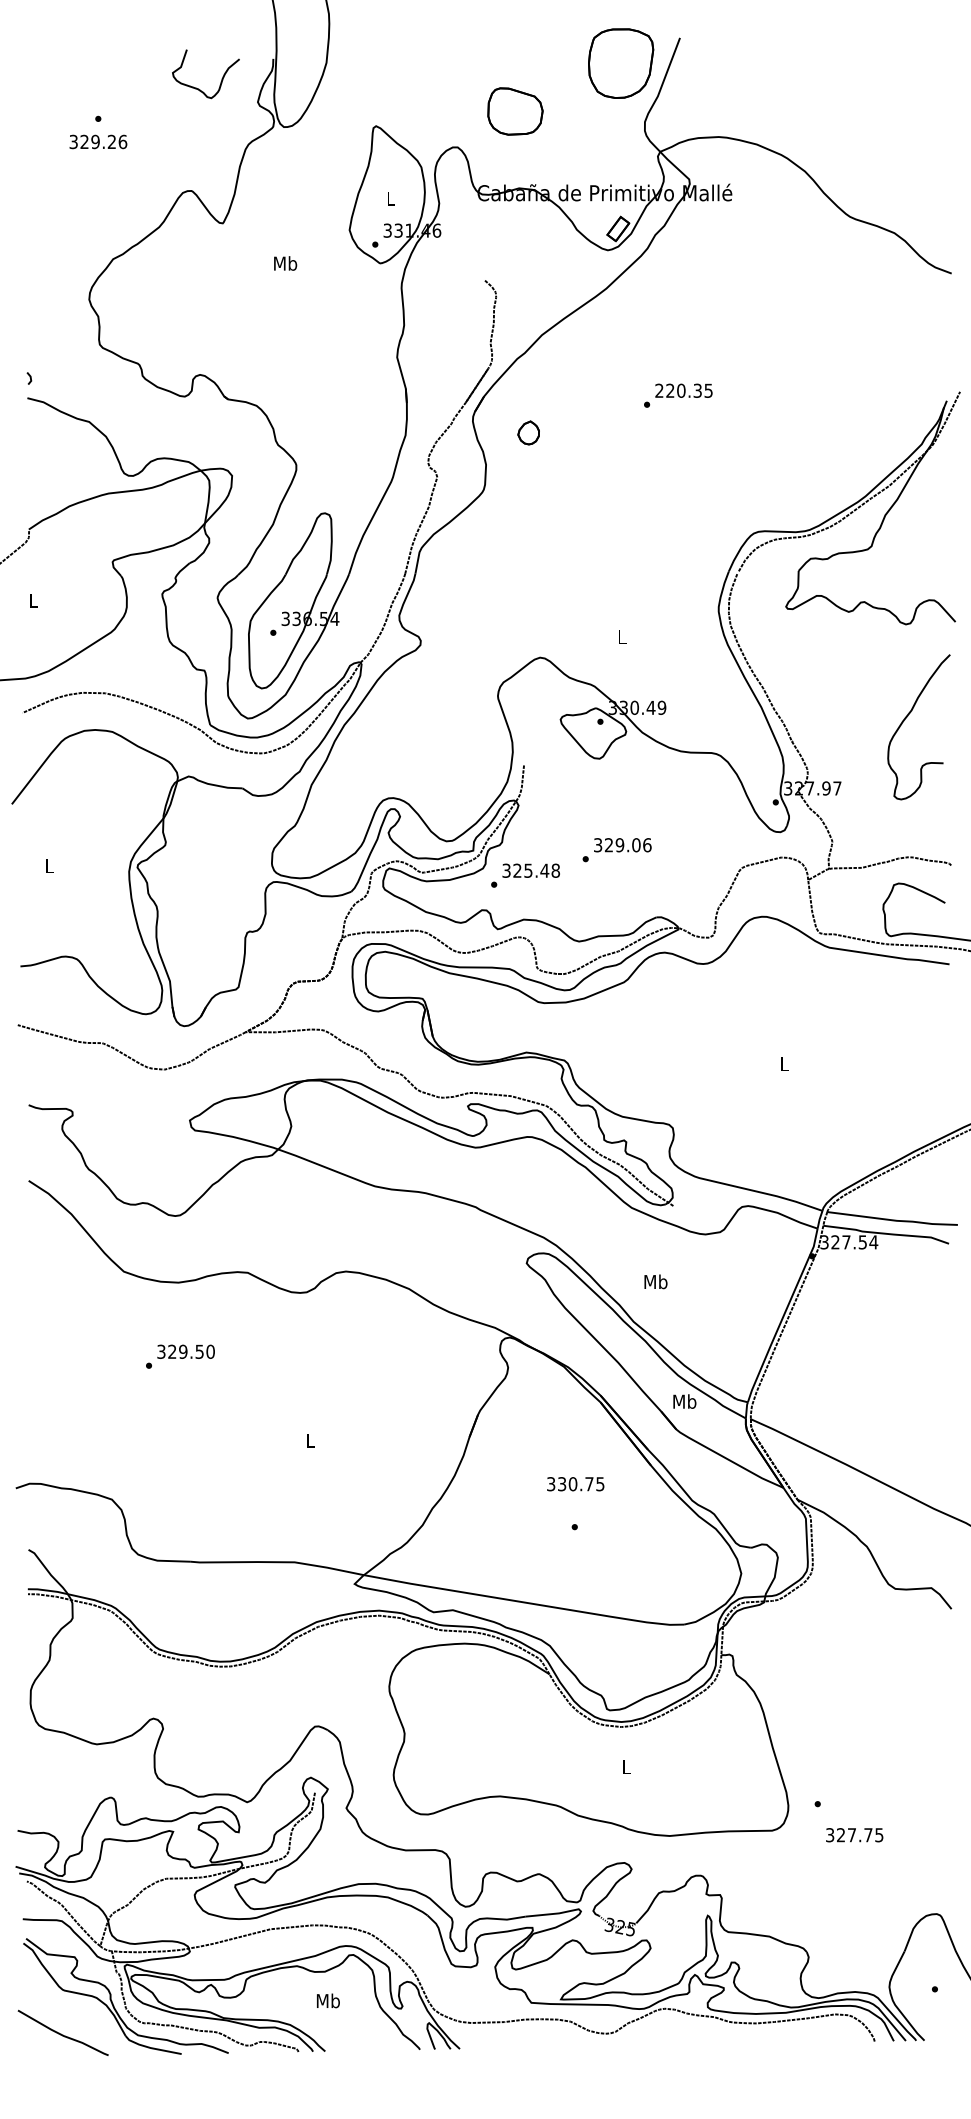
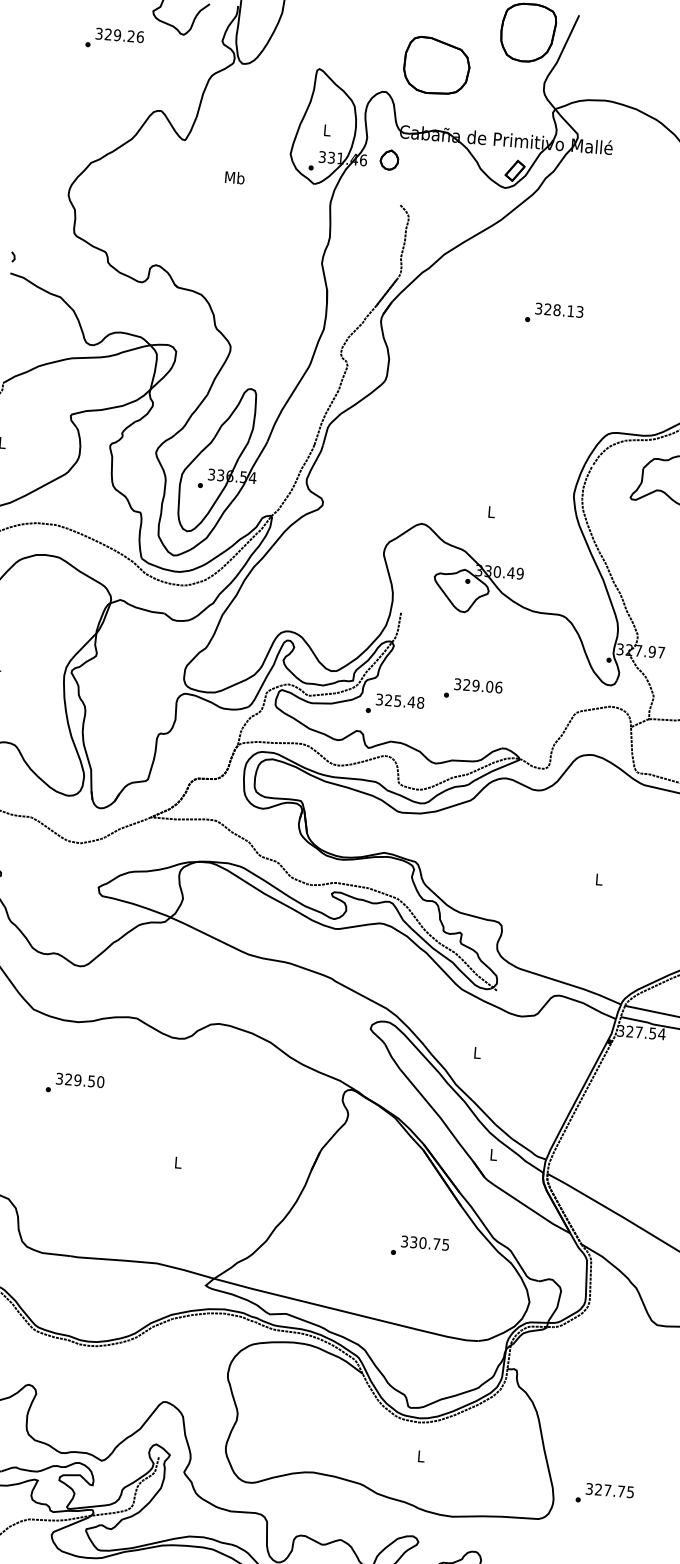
part: (515, 111) -> (436, 65), size x1.43
text: (98, 141) -> (119, 35), moved
text: (683, 390) -> (558, 310), 220.35 -> 328.13
part: (528, 432) -> (389, 159), moved
text: (655, 1281) -> (477, 1052), Mb -> L
text: (684, 1401) -> (493, 1154), Mb -> L
text: (575, 1484) -> (425, 1243), moved
text: (854, 1835) -> (609, 1490), moved

